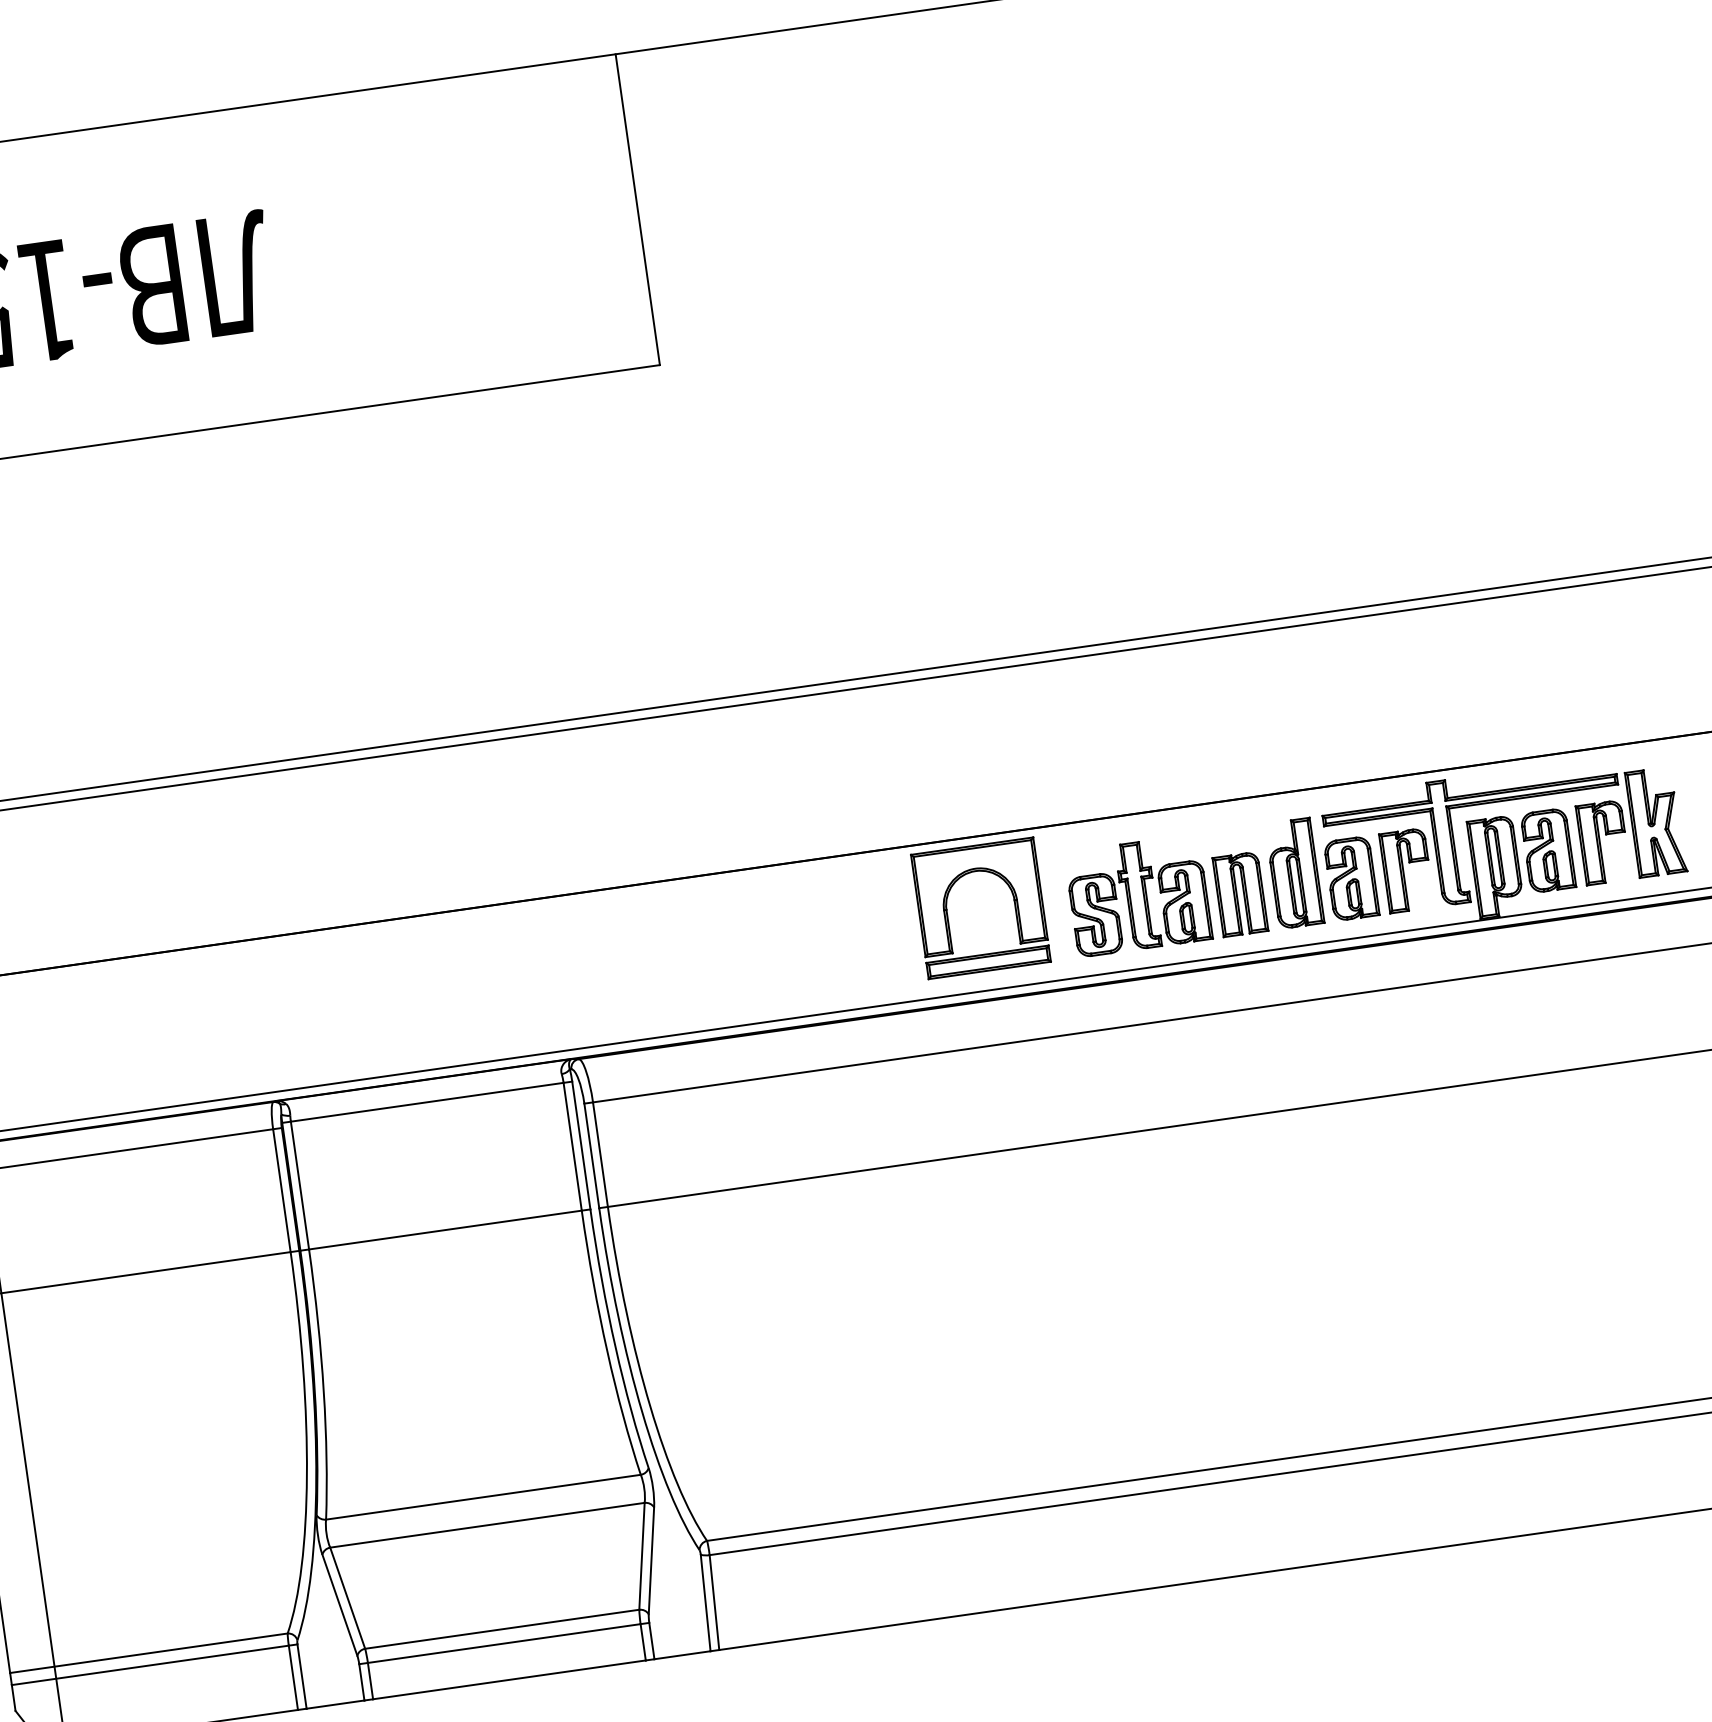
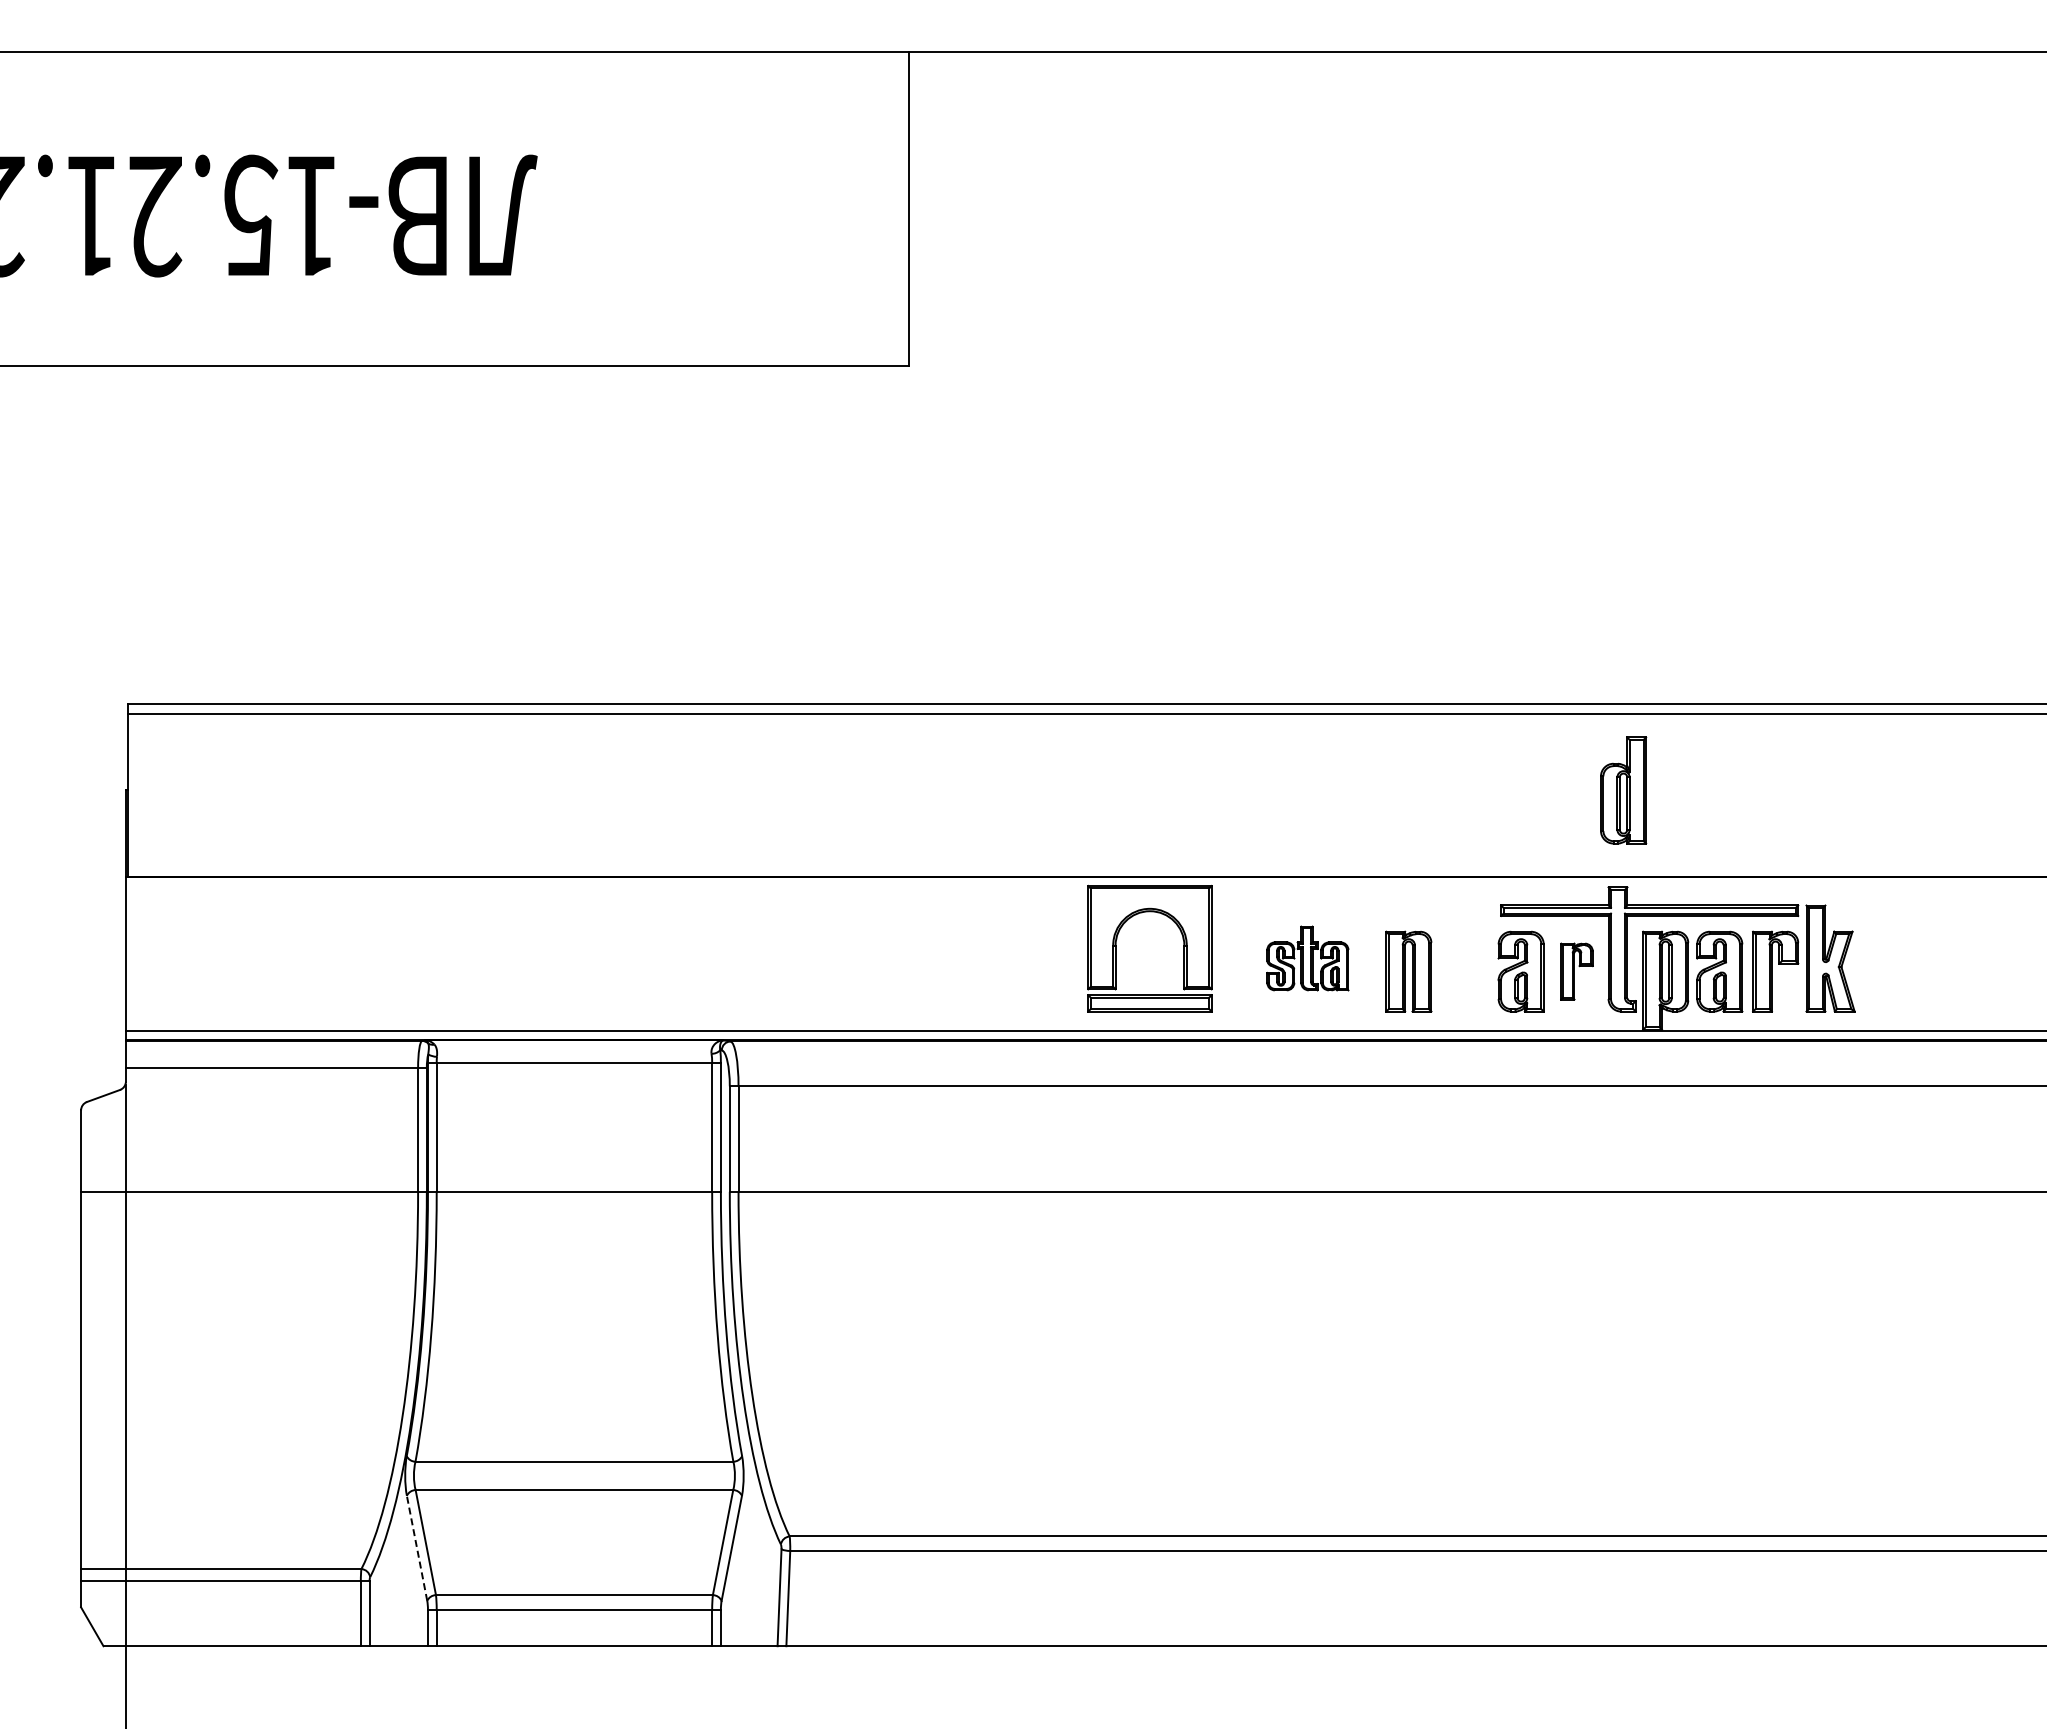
part: (1406, 870) -> (1576, 971), size x0.7
part: (1294, 873) -> (1623, 790), moved
part: (1138, 895) -> (1307, 958), size x0.6
line: (340, 1605) -> (417, 1548), solid -> dashed

